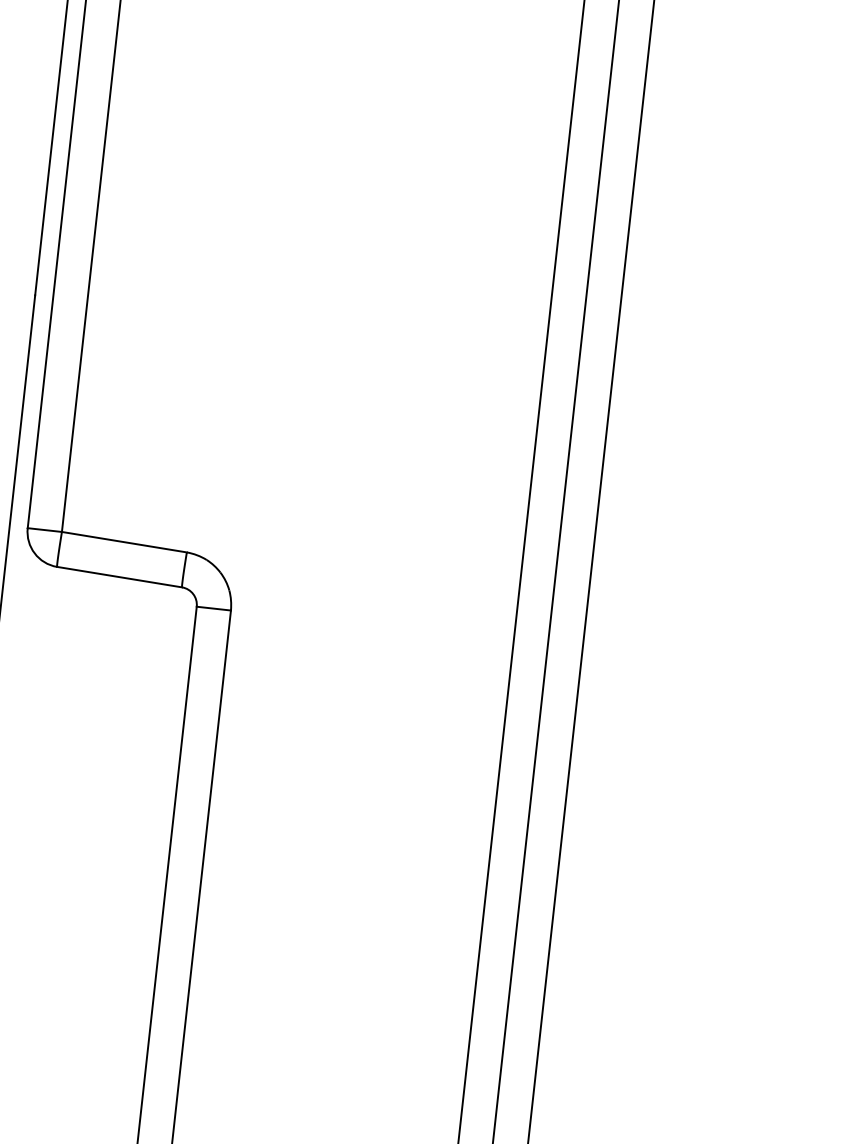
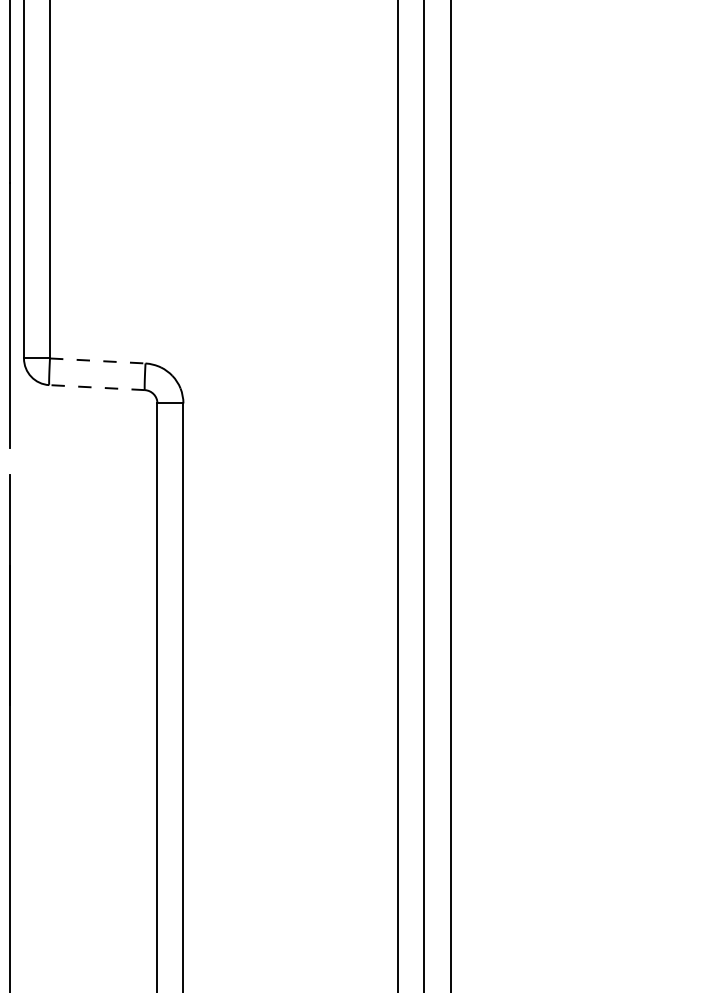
line: (124, 541) -> (97, 360), solid -> dashed
line: (120, 577) -> (97, 387), solid -> dashed

